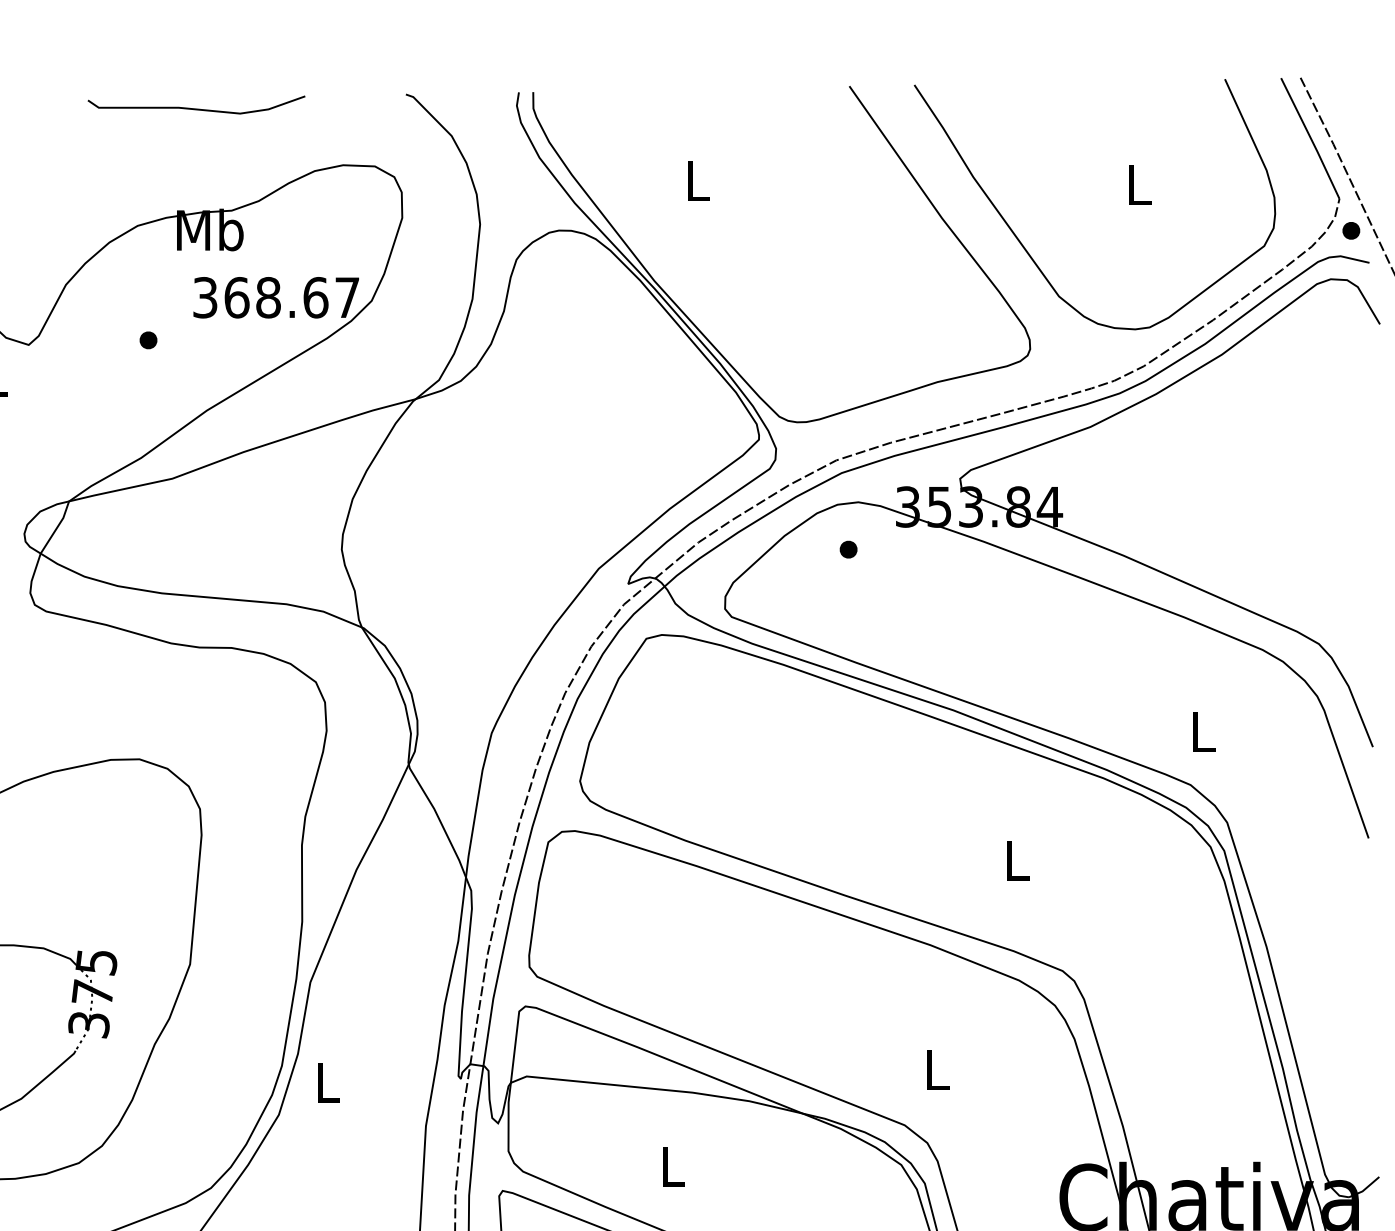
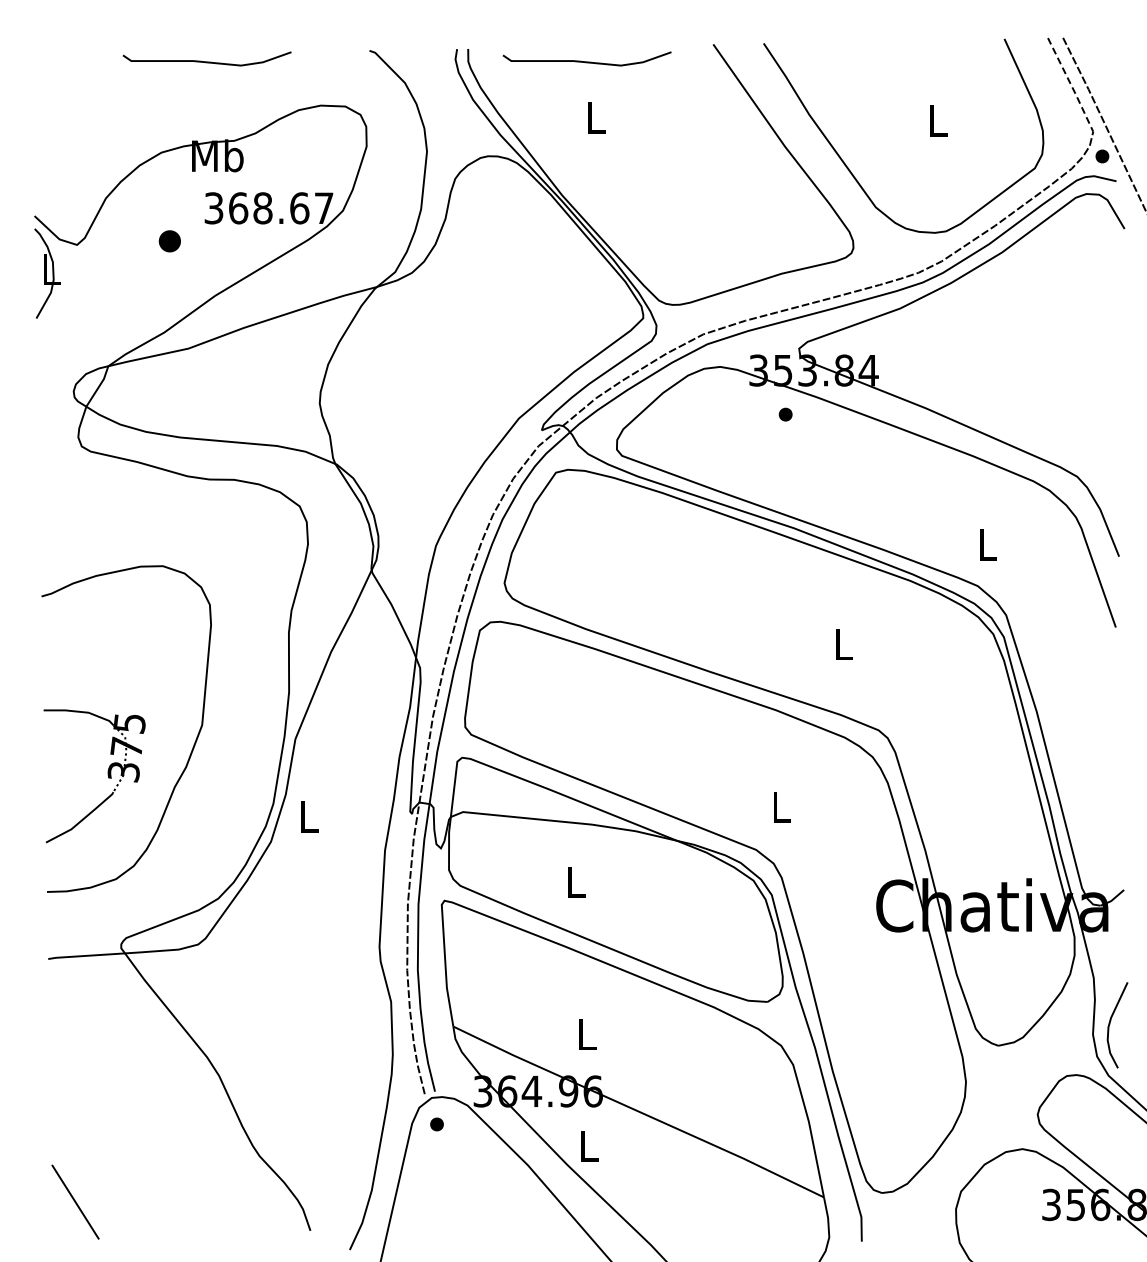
curve: (685, 108) -> (586, 61), added
line: (1311, 139) -> (1071, 85), solid -> dashed
part: (147, 340) -> (169, 241), size x1.6
part: (848, 549) -> (785, 414), moved

